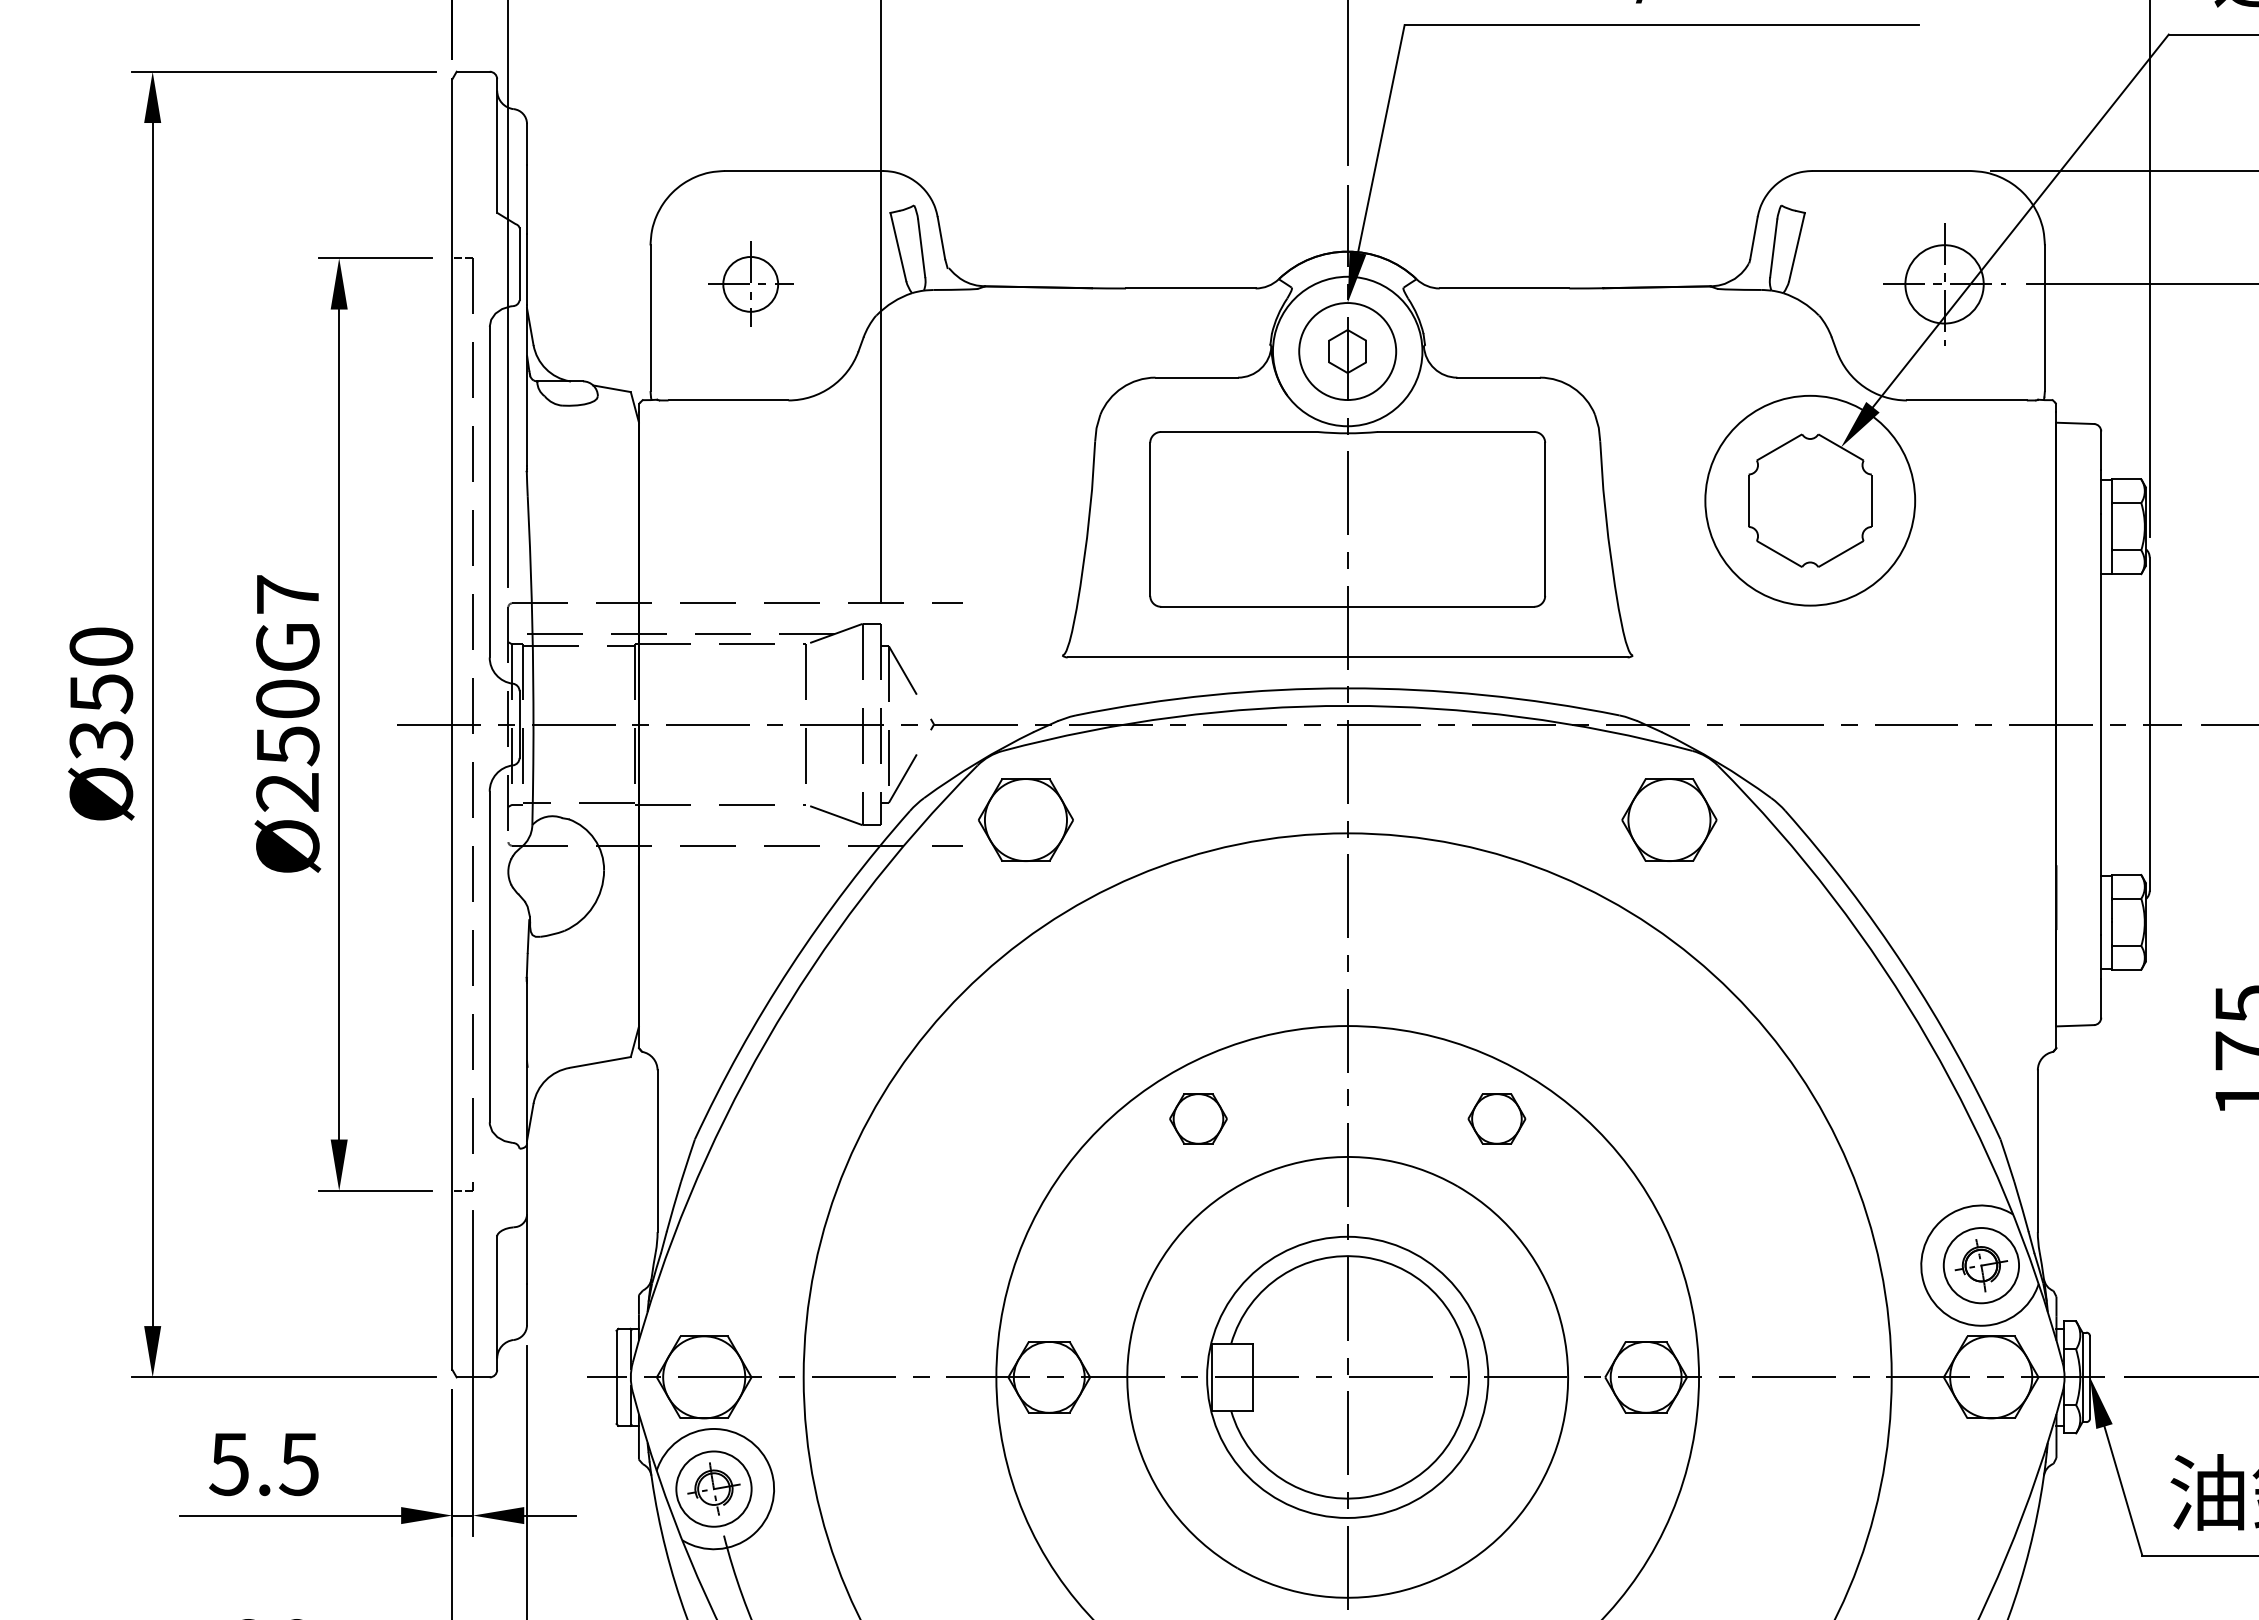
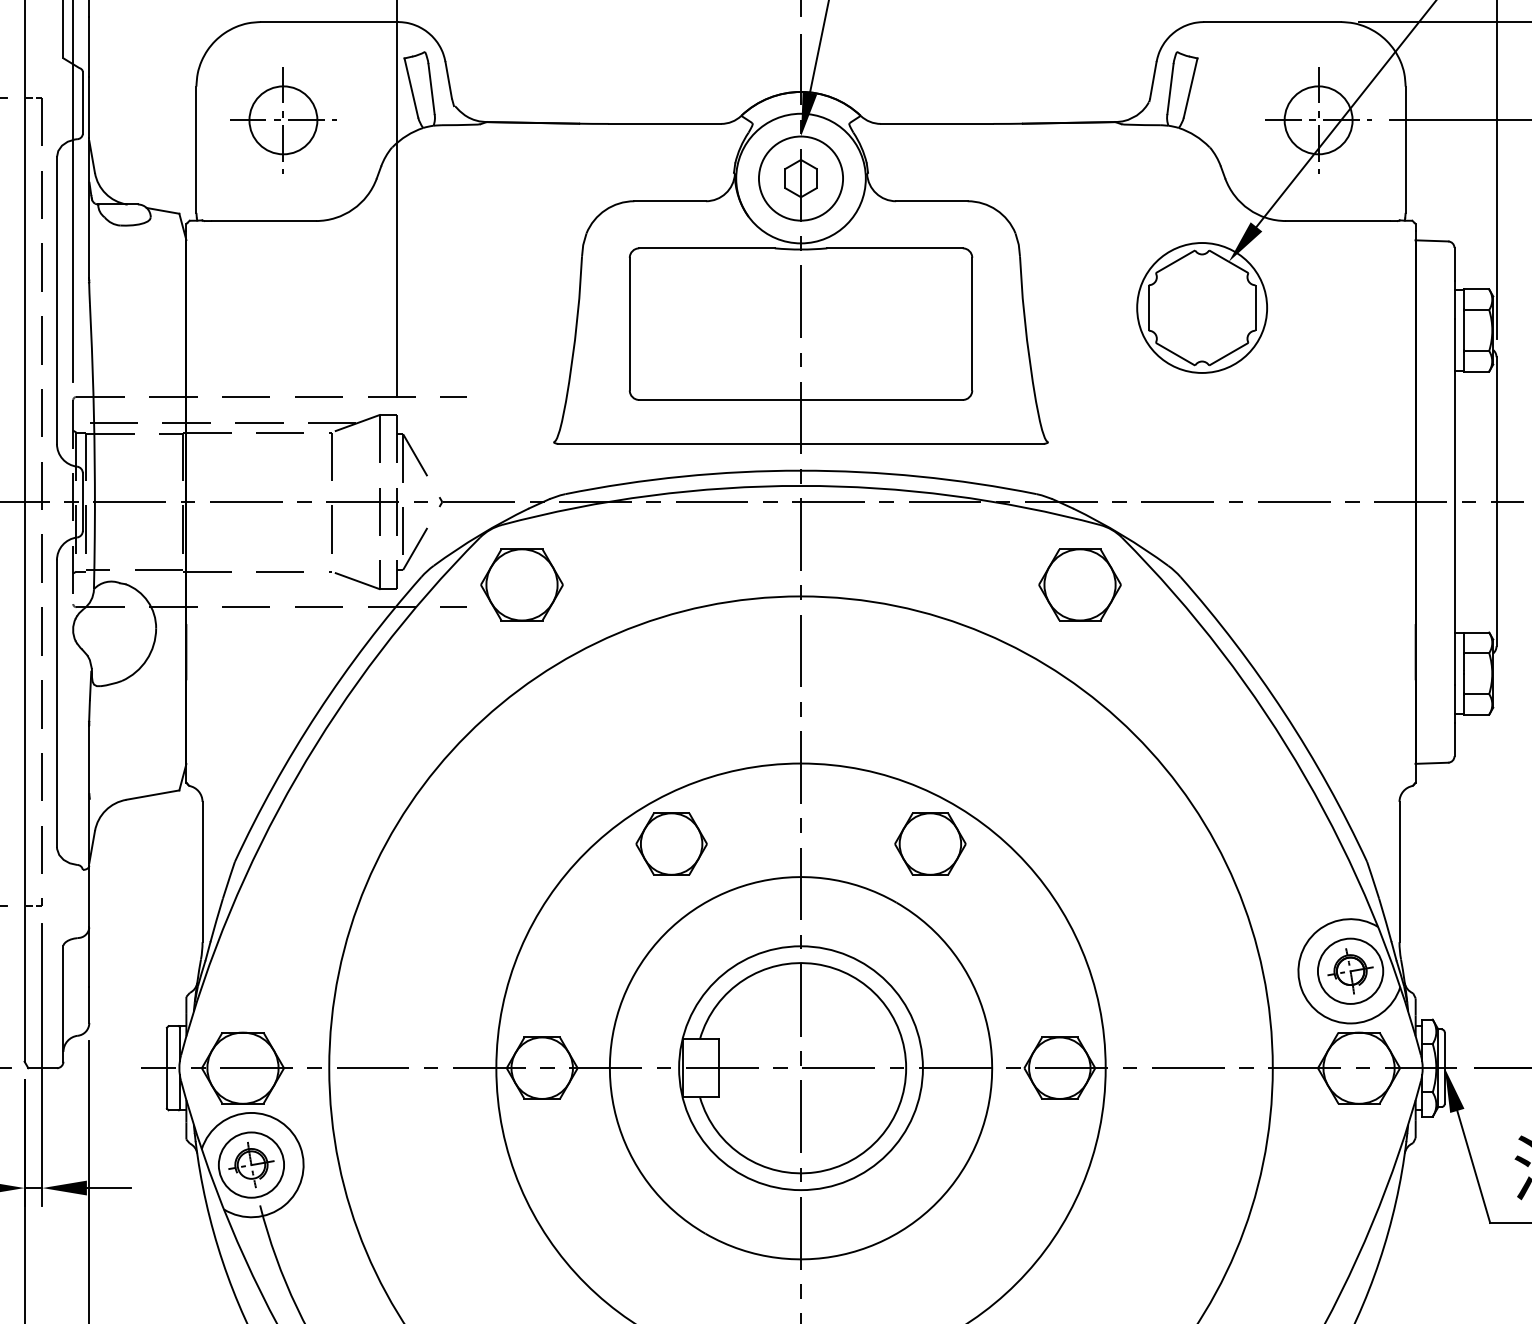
part: (750, 284) -> (283, 120), size x1.43
circle: (1810, 500) -> (1202, 307), size x0.71
part: (1198, 1118) -> (671, 843), size x1.43
part: (1496, 1118) -> (930, 843), size x1.43

